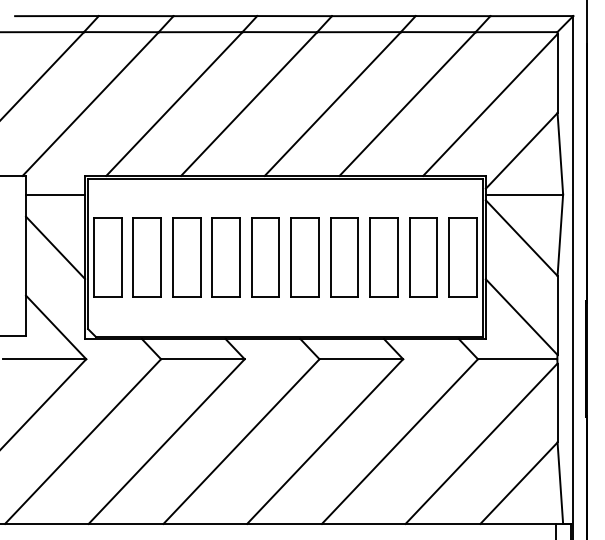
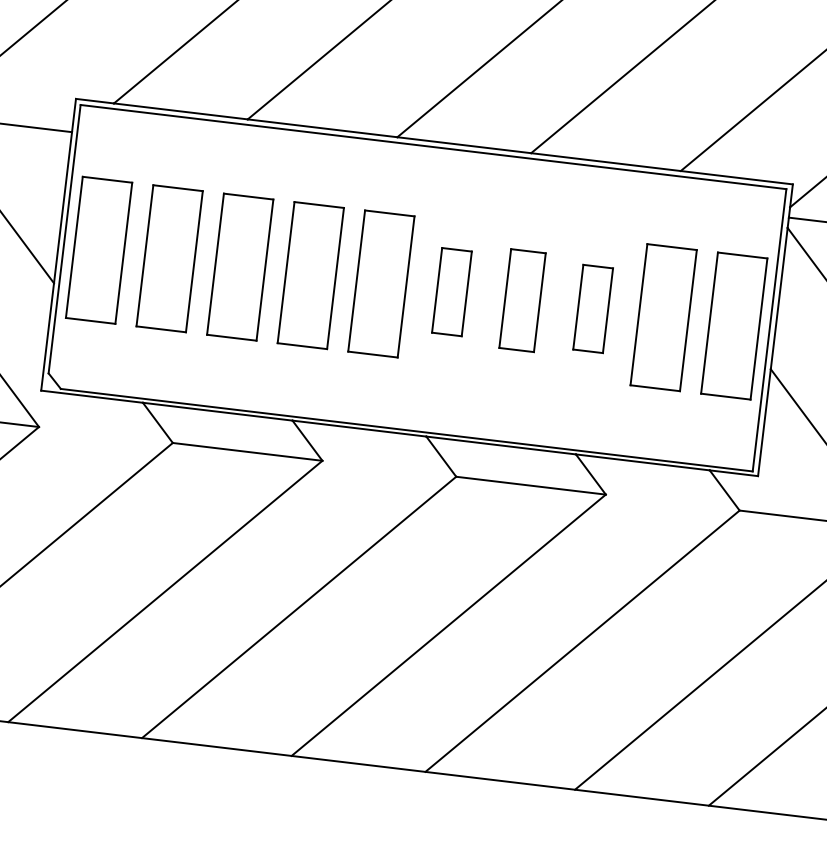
part: (304, 257) -> (451, 291), size x0.6
part: (344, 257) -> (522, 300), size x0.7
part: (383, 257) -> (592, 308), size x0.6

